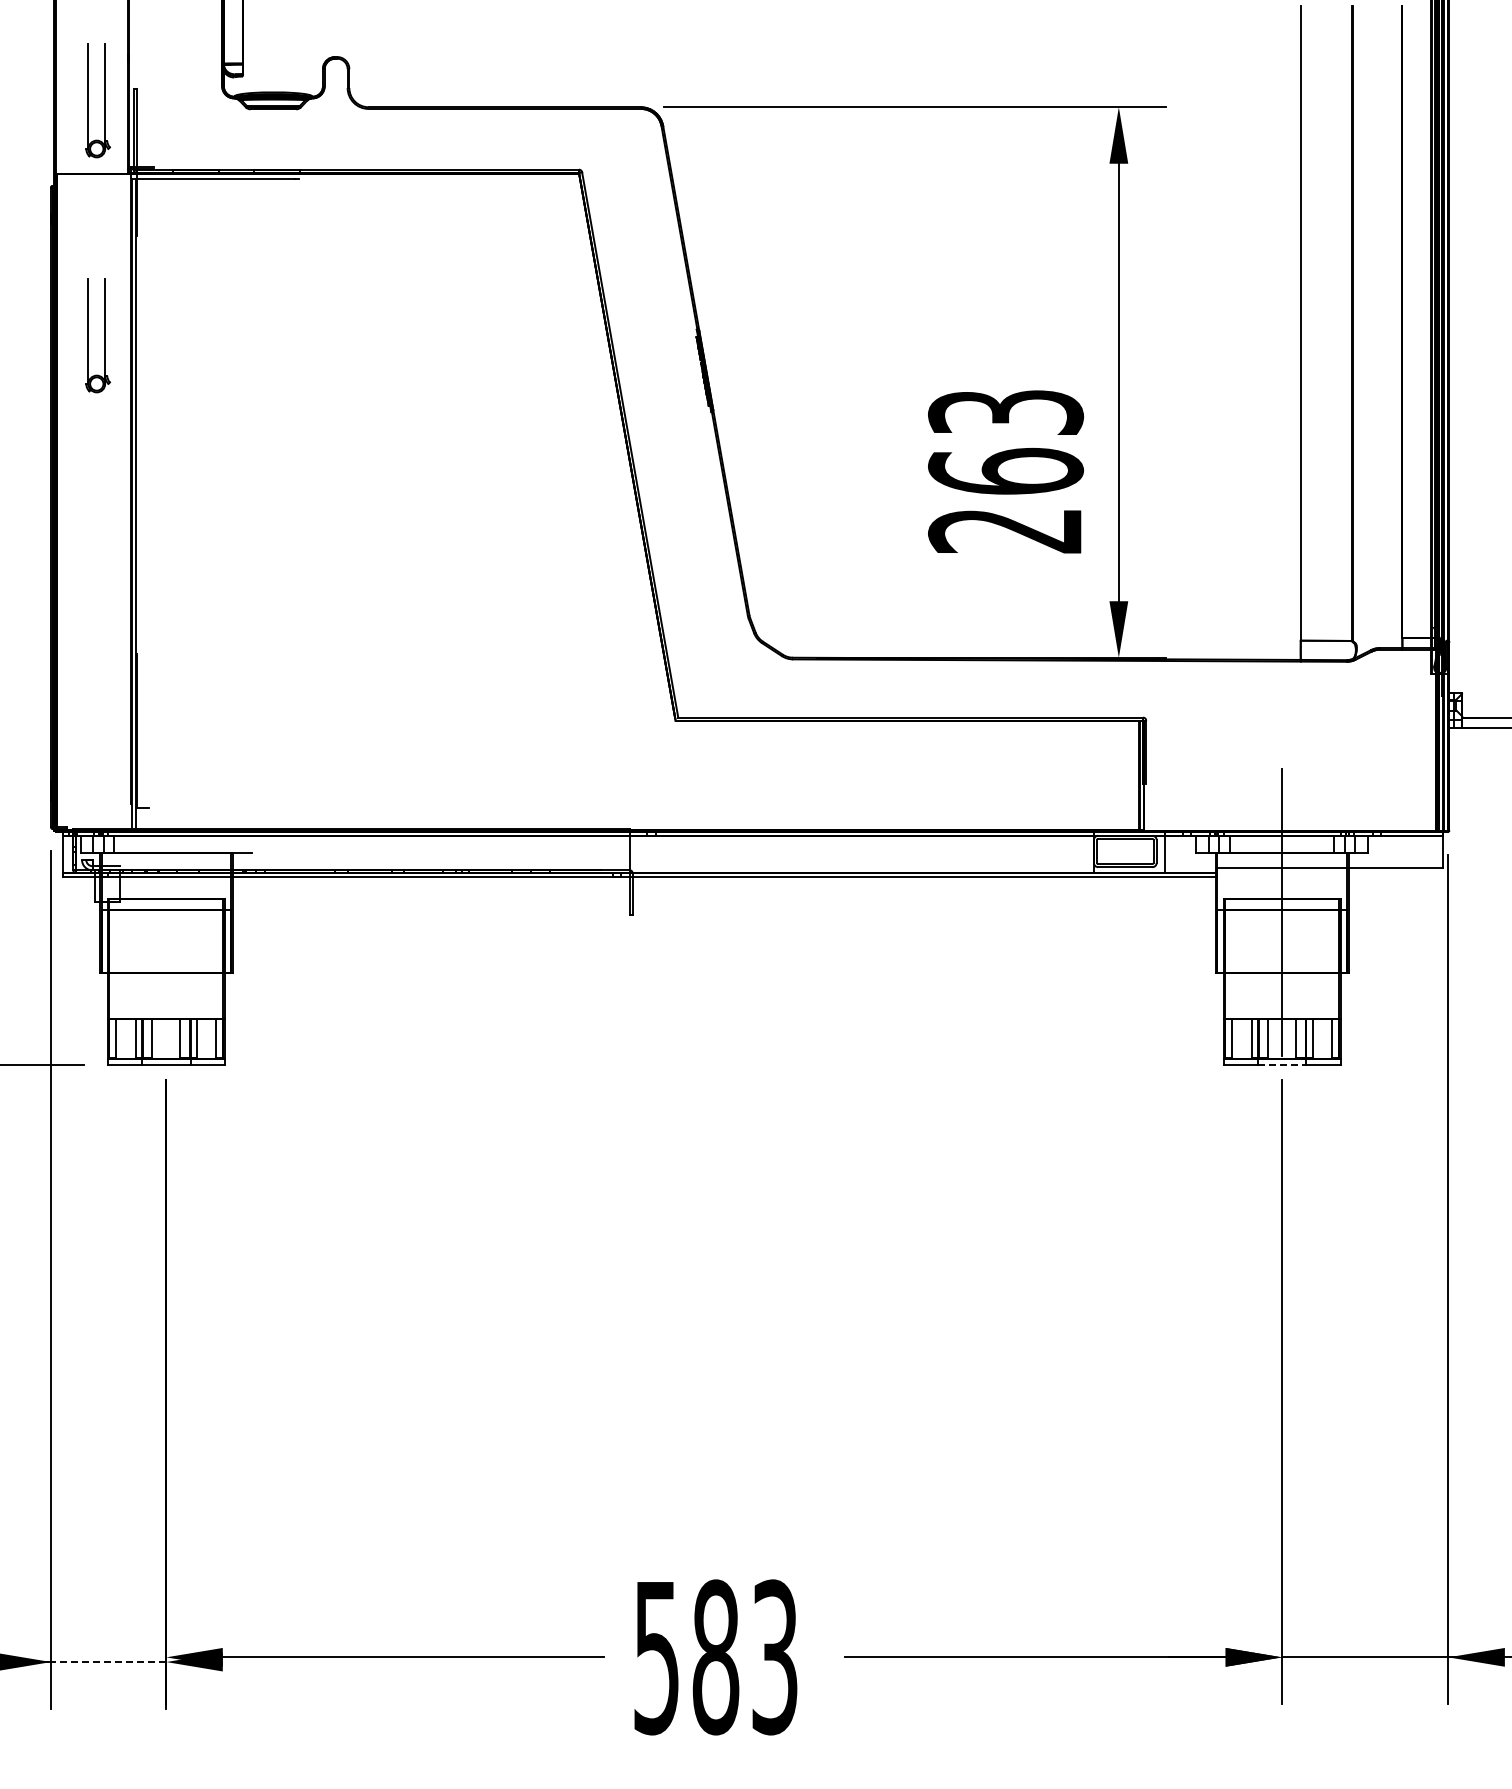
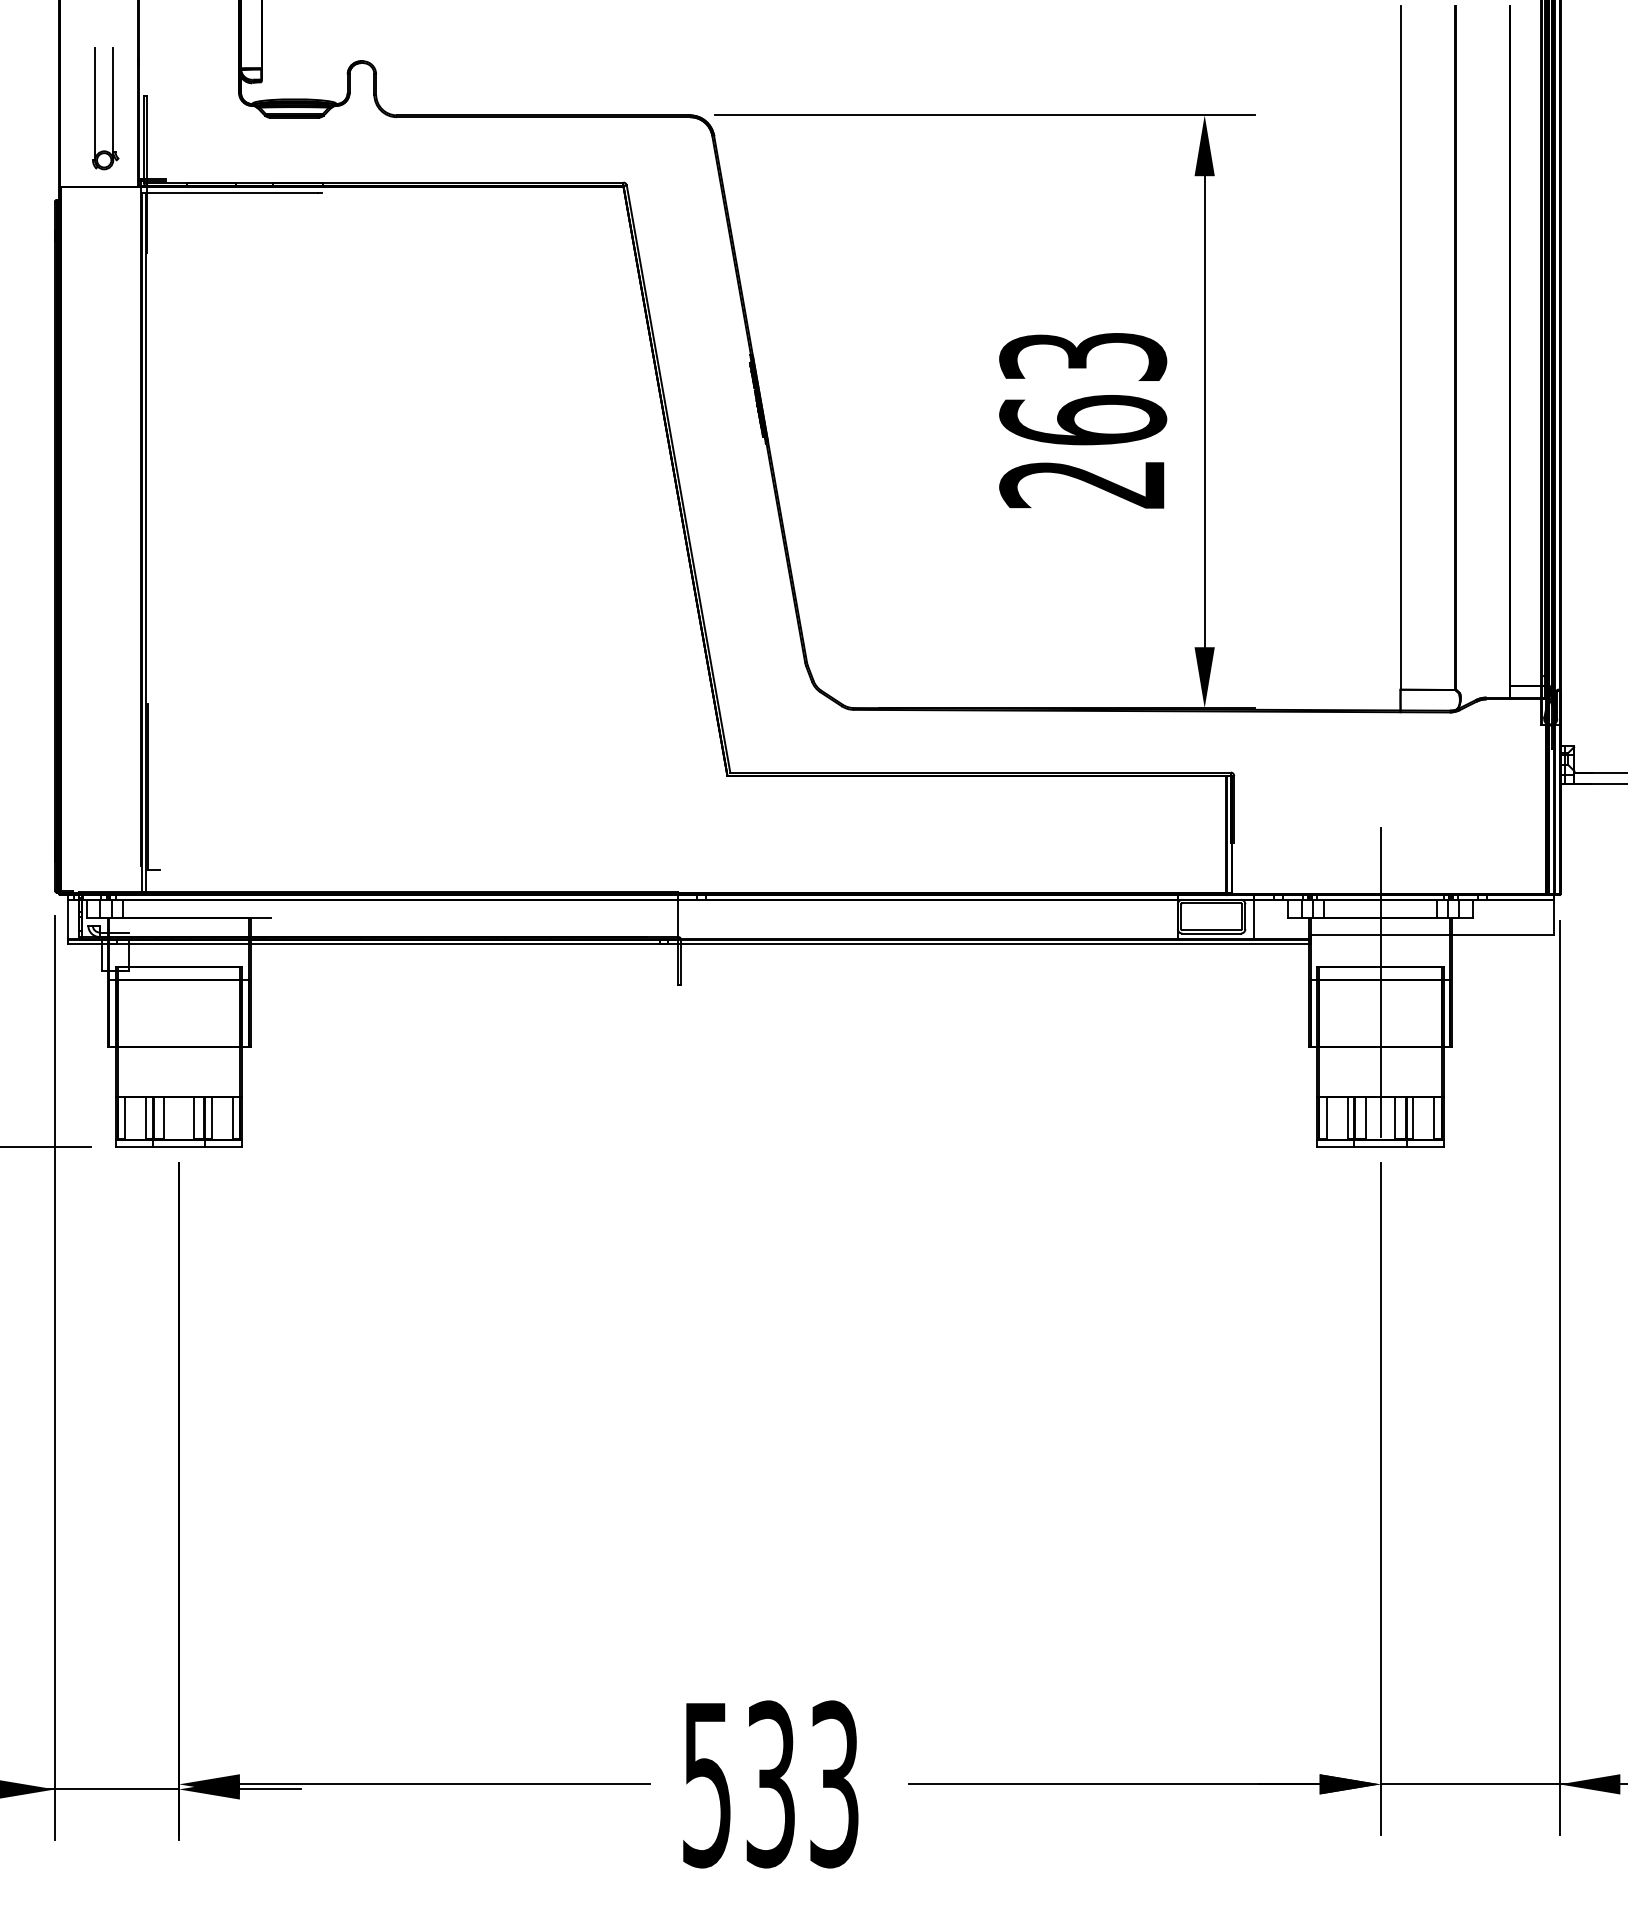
part: (104, 335) -> (112, 361), removed
text: (1006, 471) -> (1083, 420), moved
line: (1282, 1065) -> (1380, 1147), dashed -> solid
text: (715, 1657) -> (770, 1784), 583 -> 533
line: (108, 1662) -> (116, 1789), dashed -> solid
line: (250, 1662) -> (269, 1789), added

